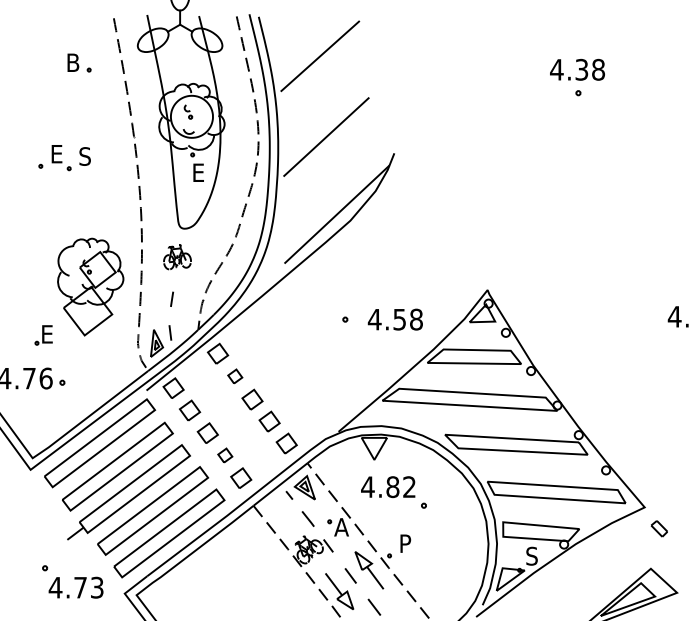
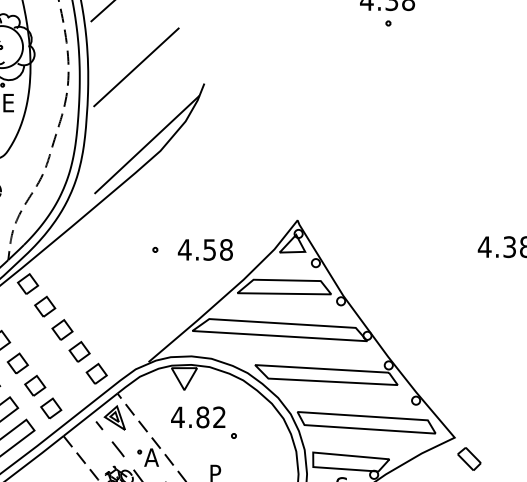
part: (235, 376) -> (45, 306), size x1.43
part: (225, 455) -> (35, 385), size x1.43
part: (659, 528) -> (469, 458), size x1.43

